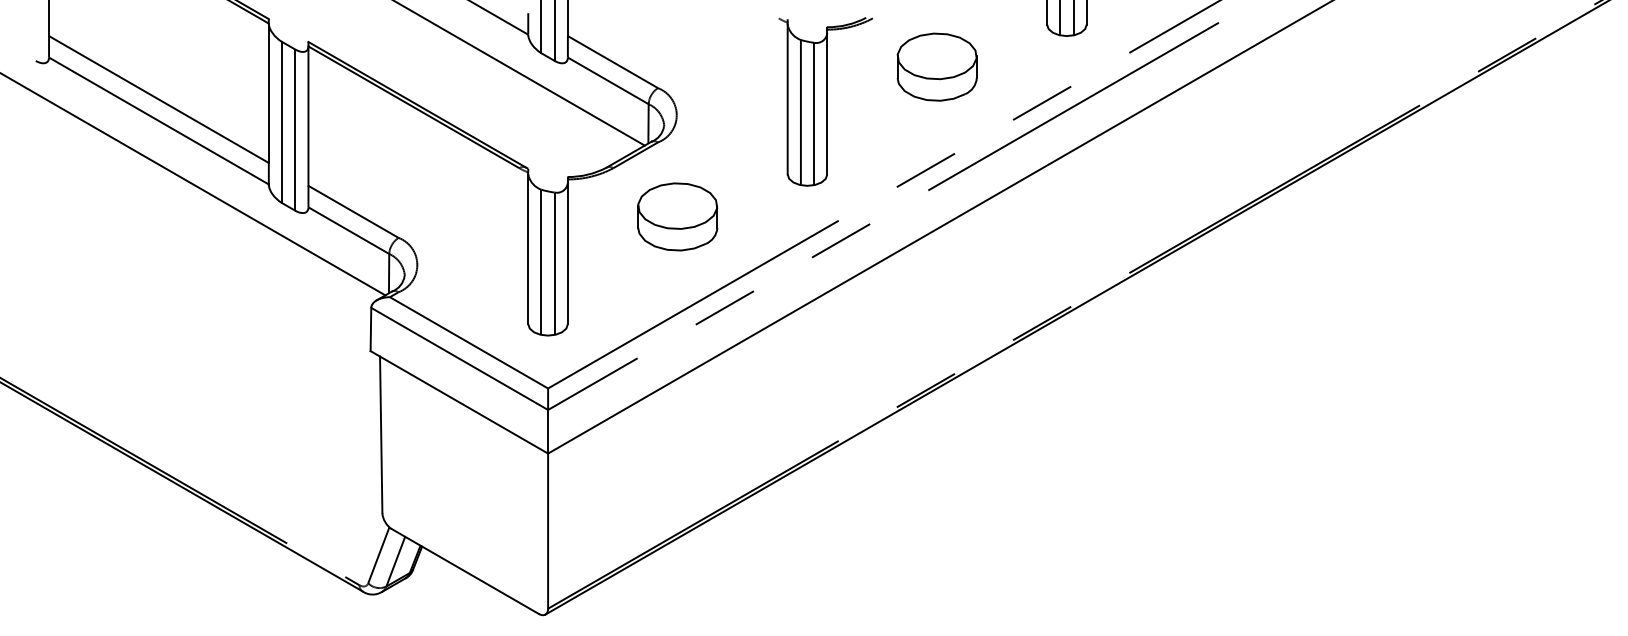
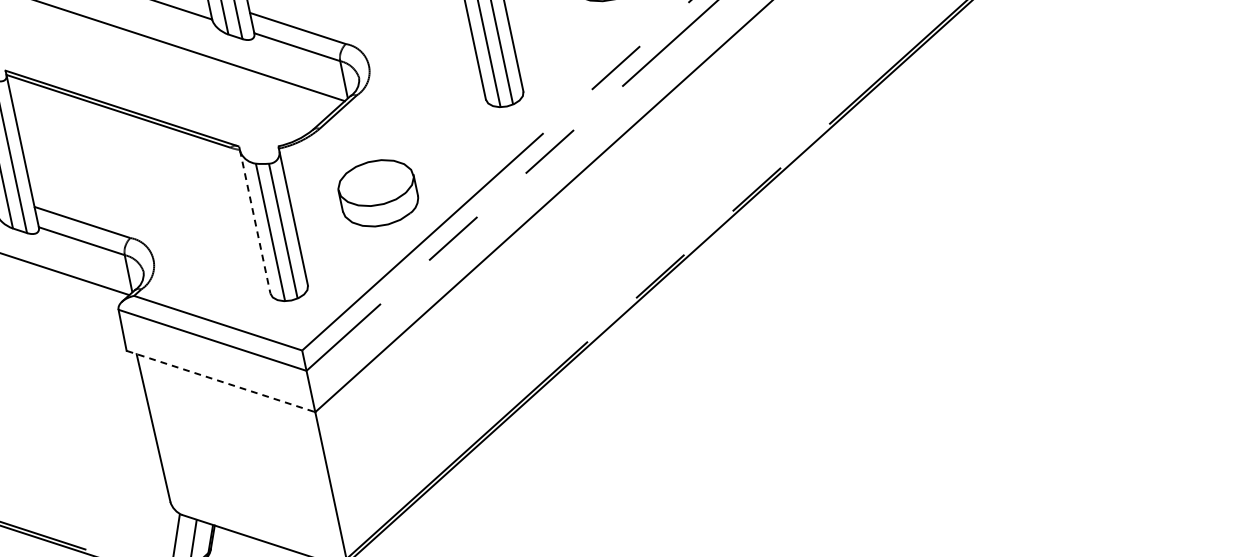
part: (677, 216) -> (377, 192), moved
line: (528, 248) -> (255, 221), solid -> dashed
line: (459, 402) -> (221, 381), solid -> dashed

